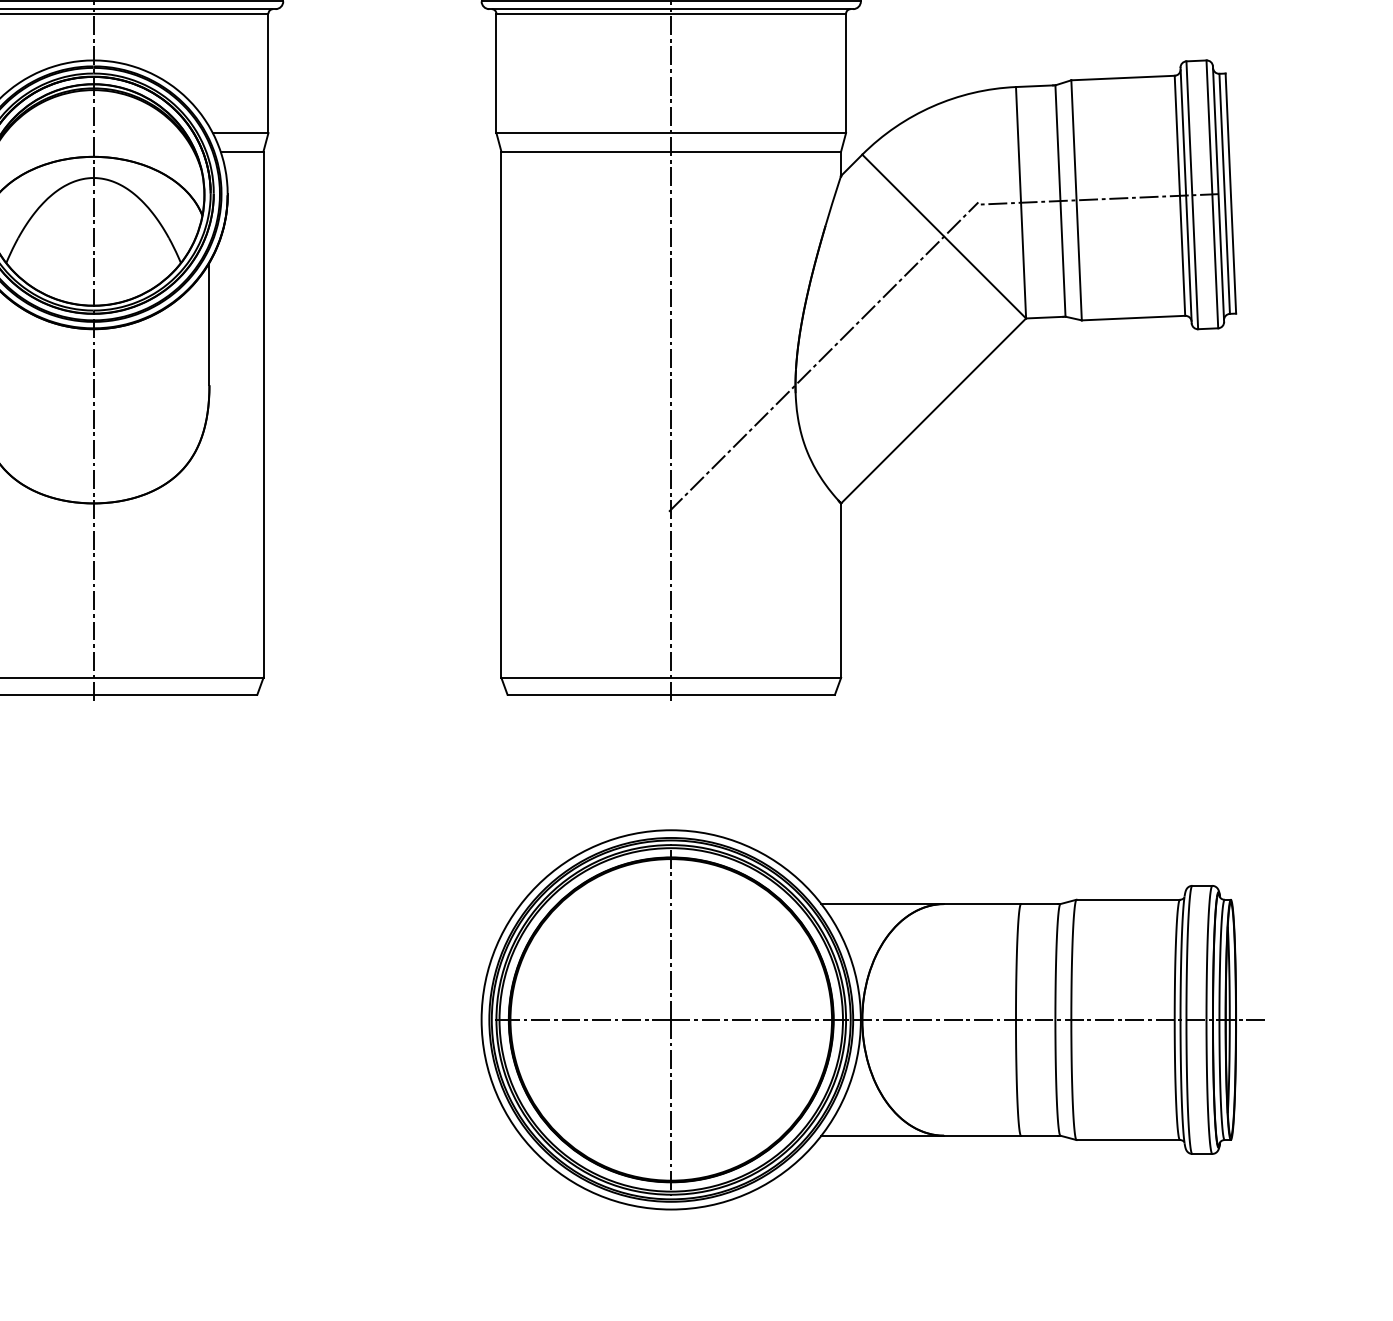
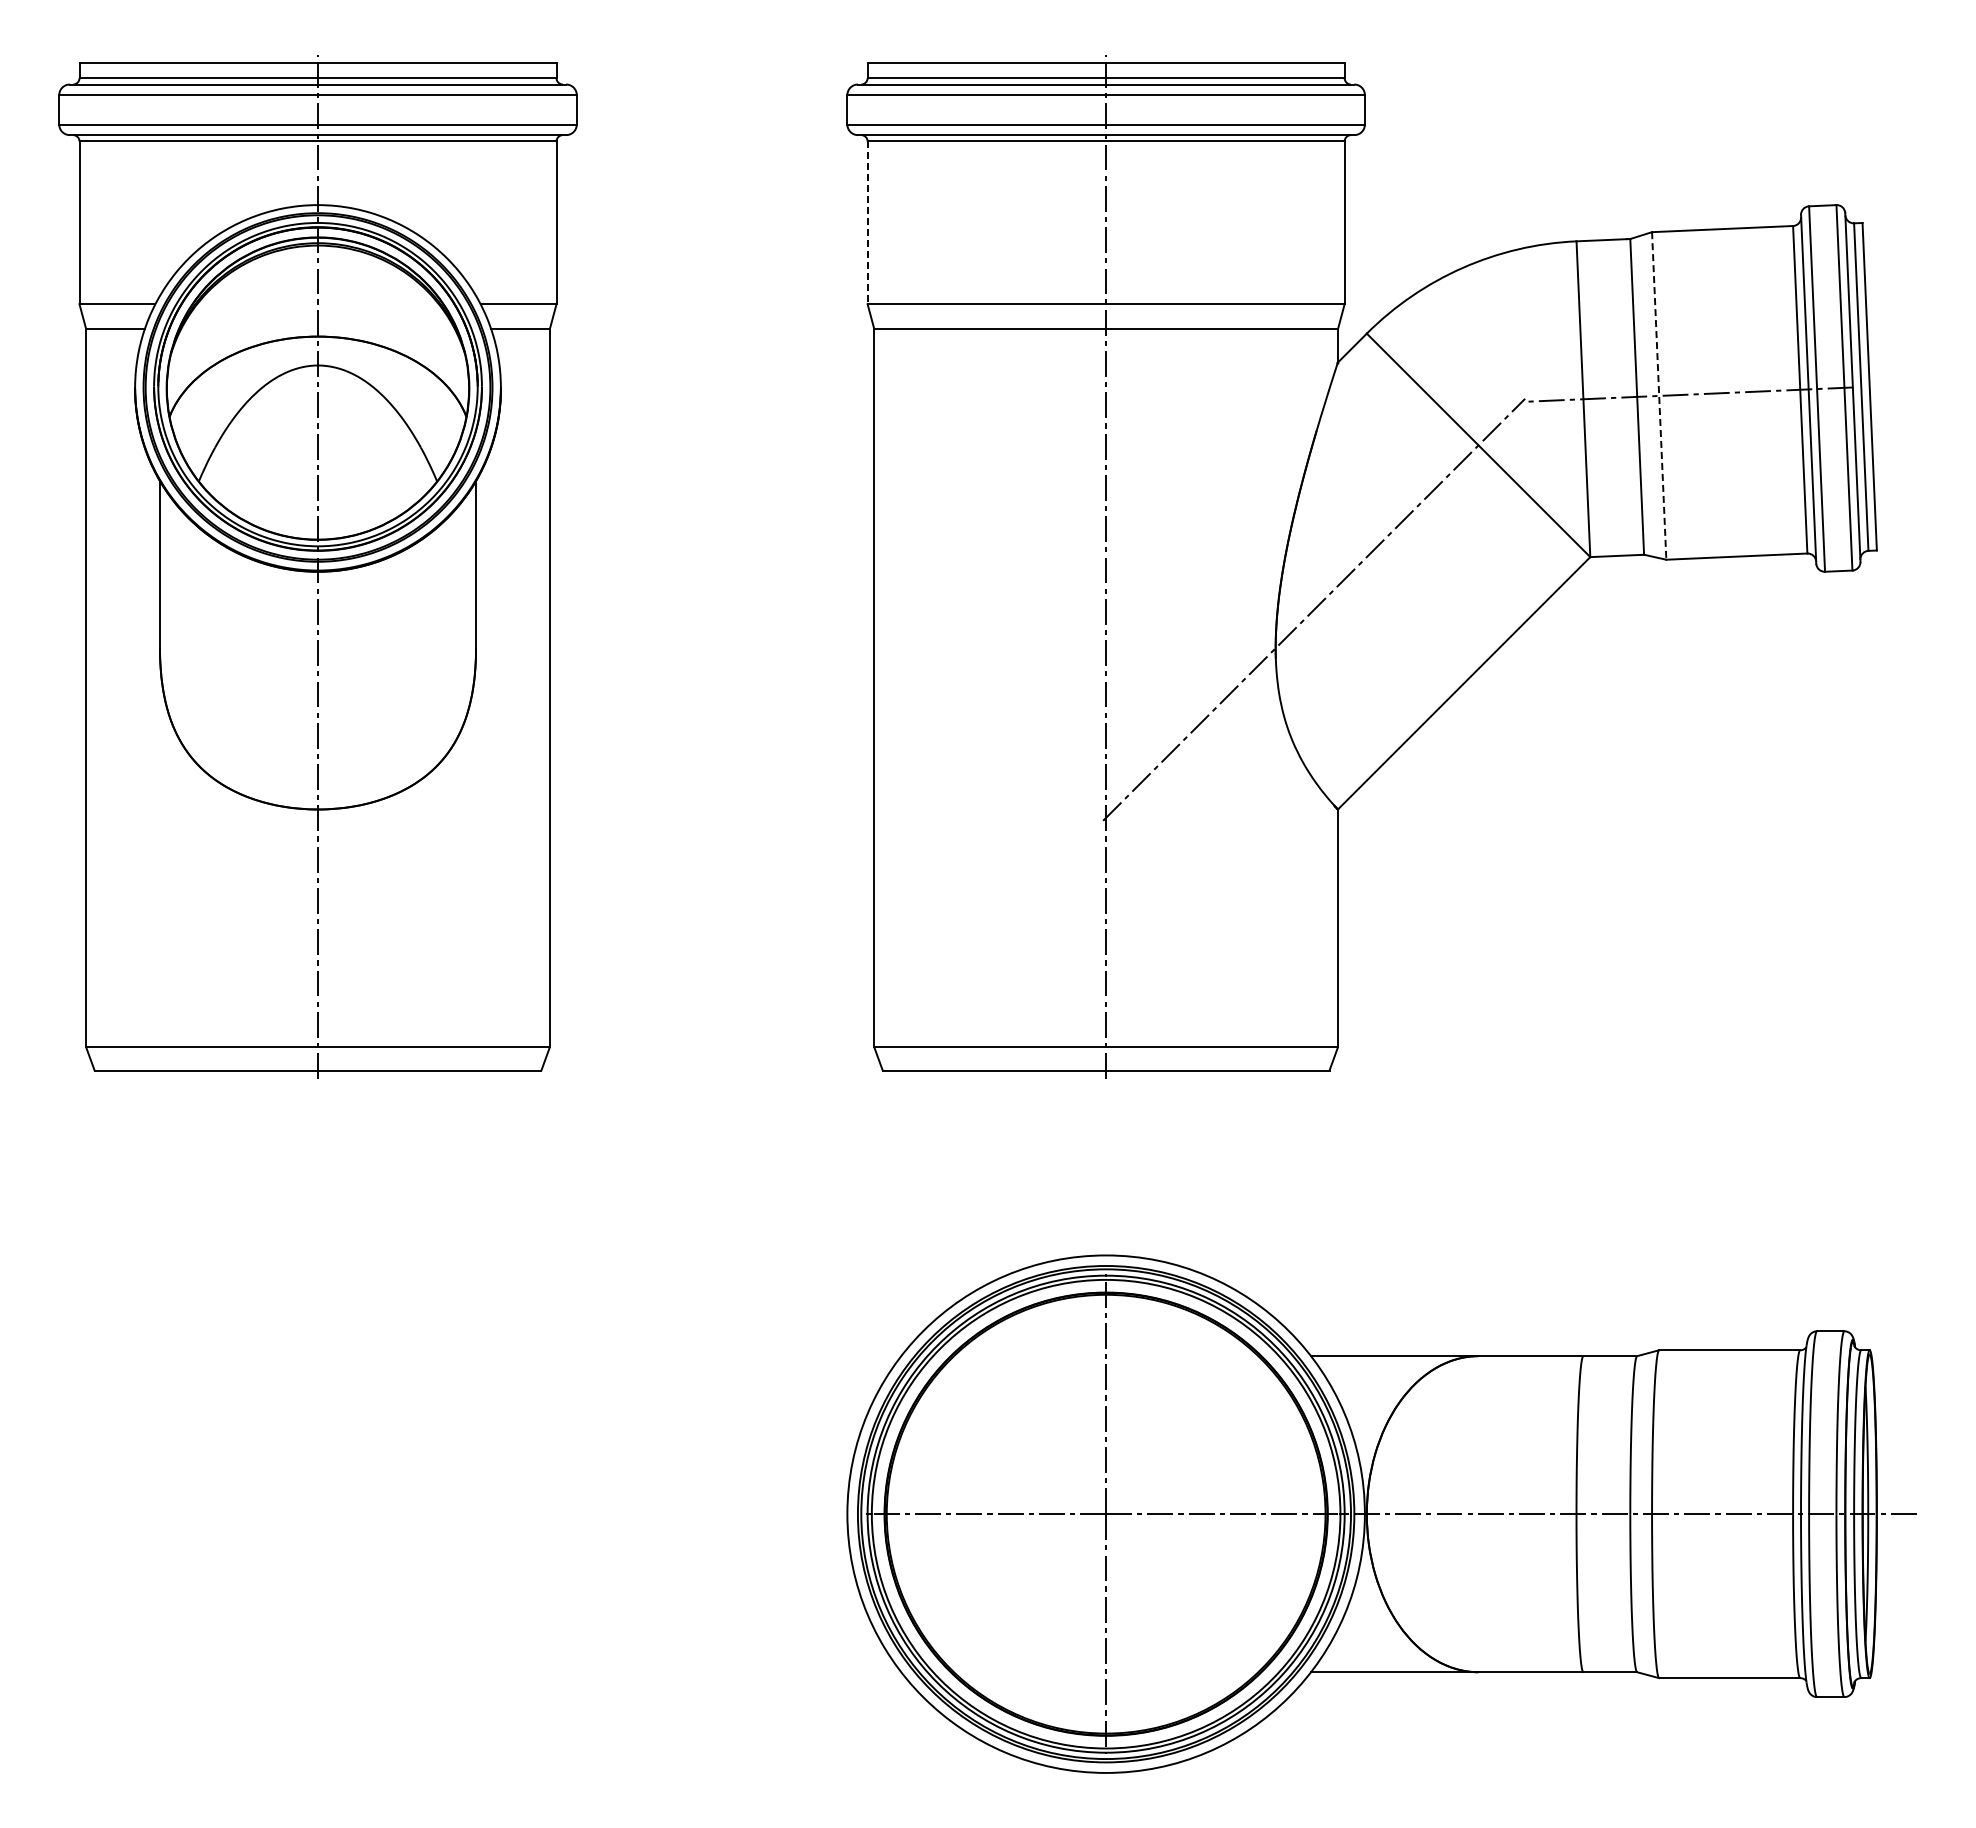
line: (496, 73) -> (867, 223), solid -> dashed
line: (1076, 200) -> (1659, 395), solid -> dashed

